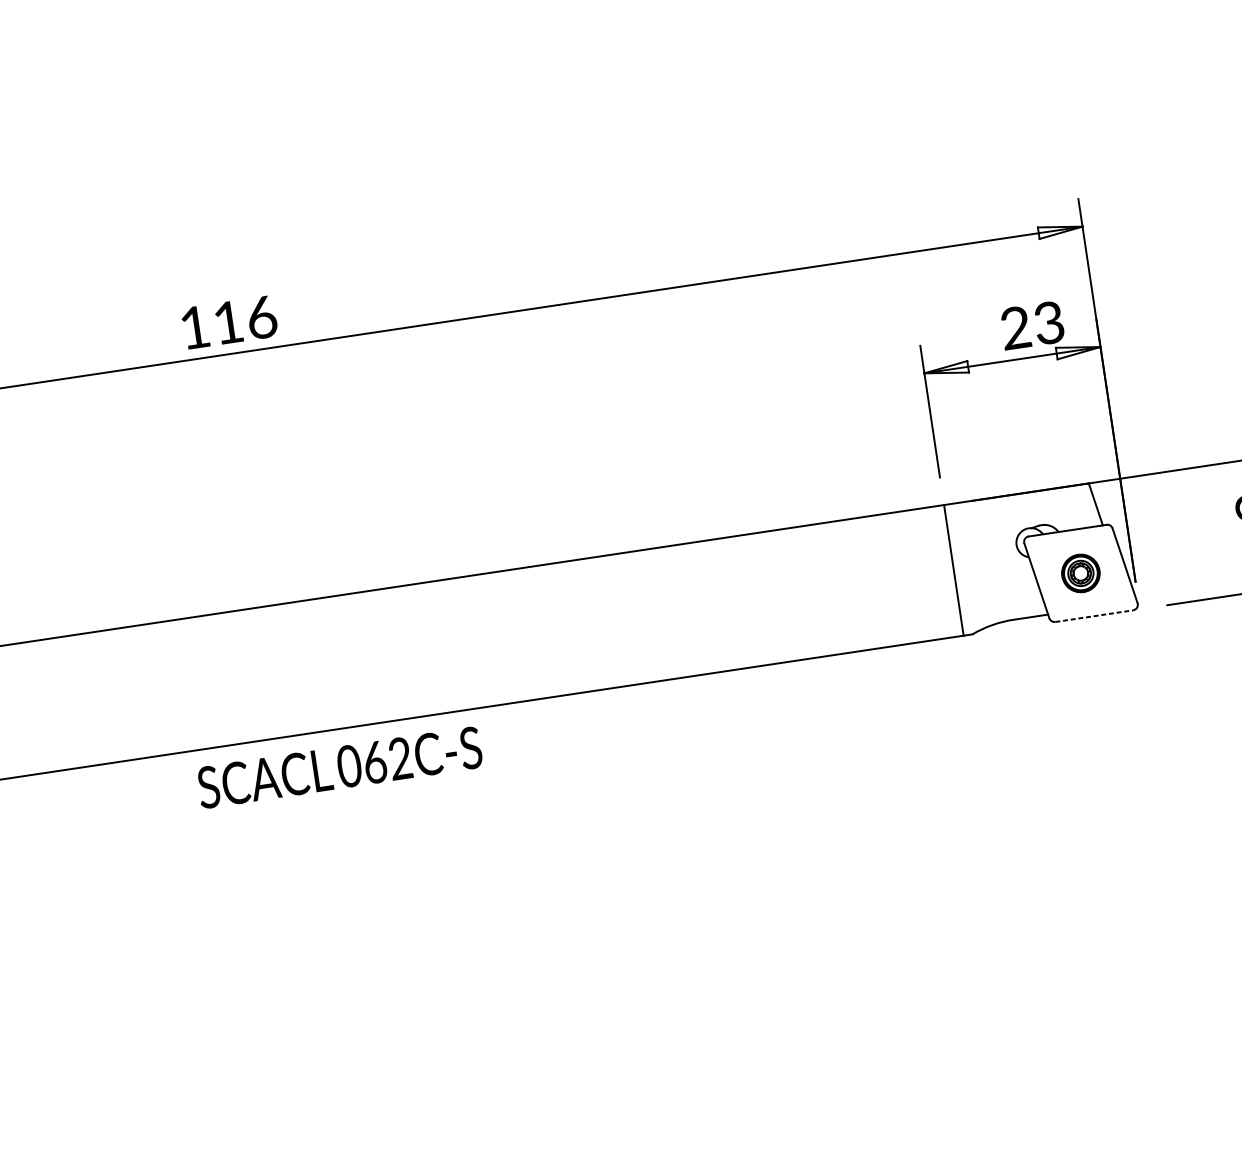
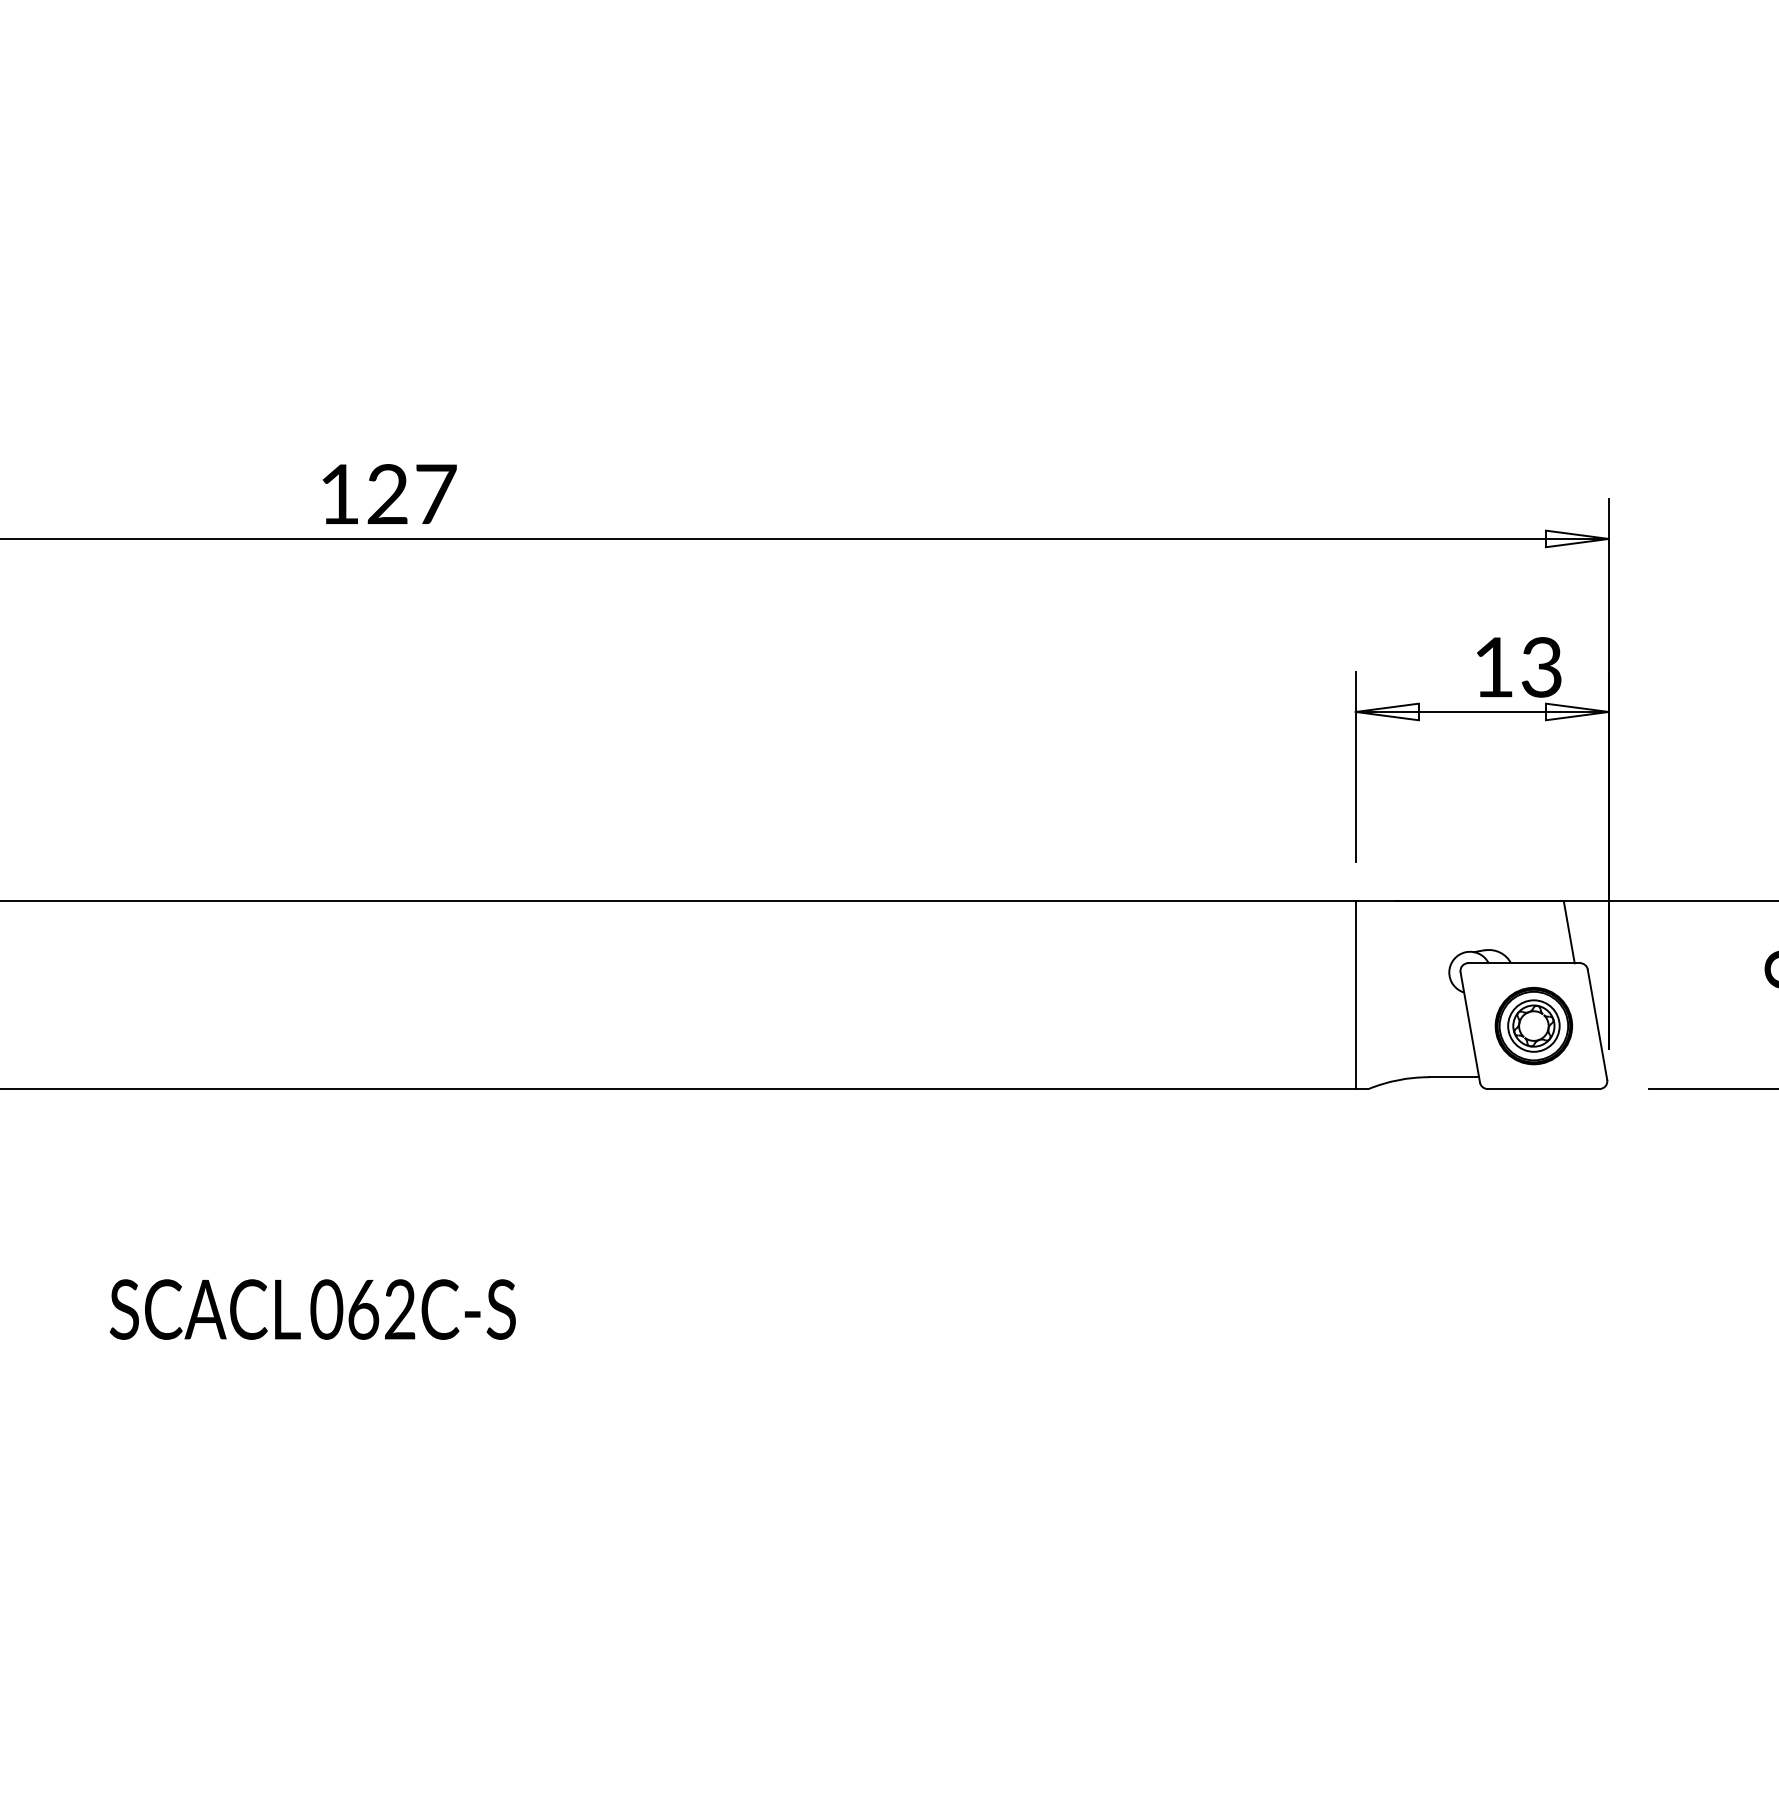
text: (244, 320) -> (411, 494), 116 -> 127
text: (1015, 328) -> (1493, 667), 23 -> 13
part: (1080, 573) -> (1533, 1026), size x1.43
line: (1094, 616) -> (1543, 1089), dashed -> solid
text: (339, 767) -> (312, 1309), moved

